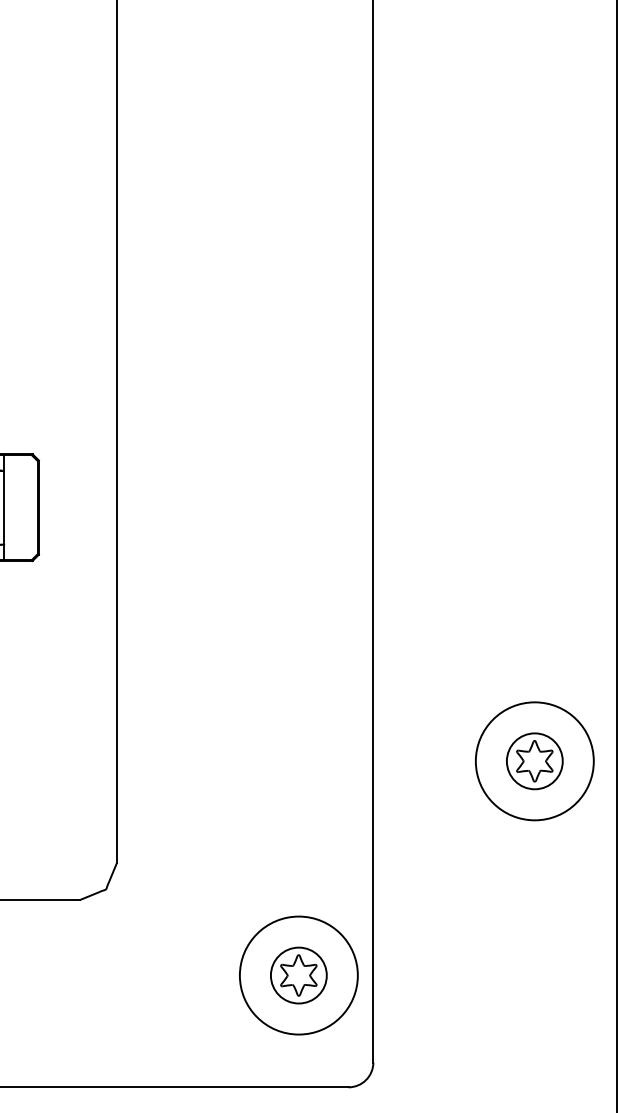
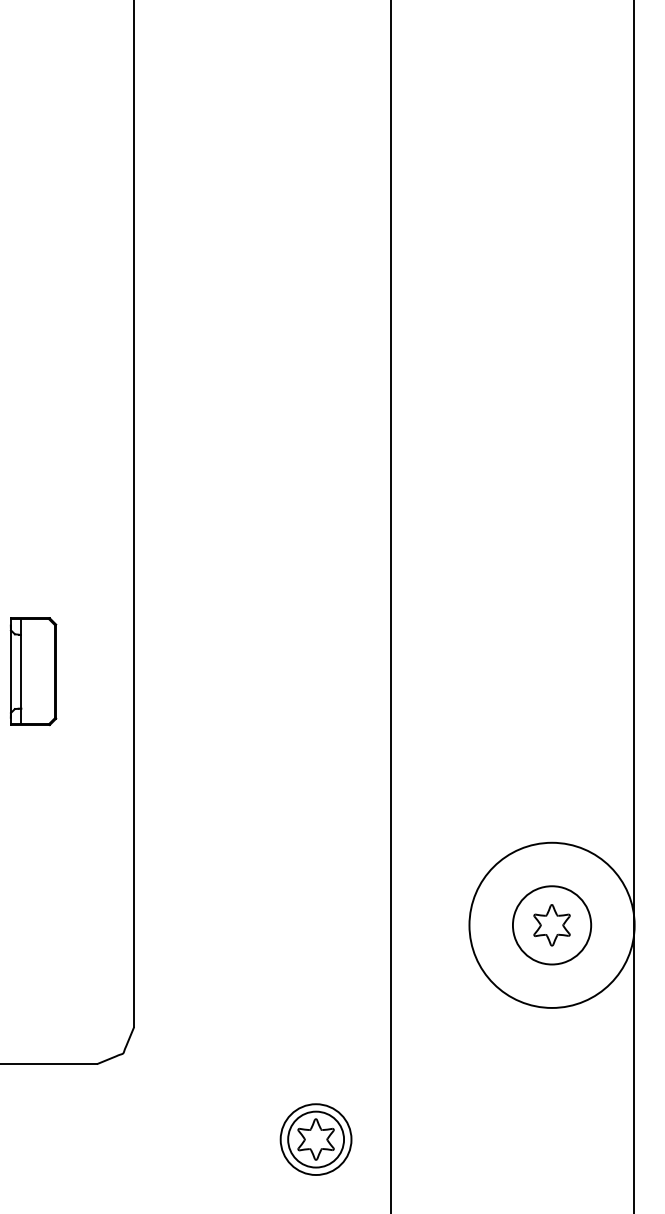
circle: (535, 761) -> (552, 925), size x1.4
circle: (535, 761) -> (552, 925), size x1.4
circle: (299, 975) -> (316, 1139), size x0.6

